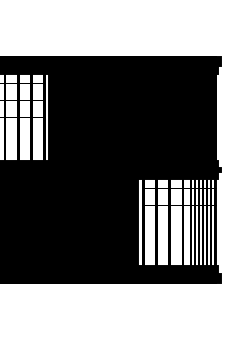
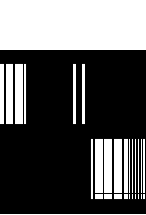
fill: (115, 113) -> (74, 91), removed
fill: (128, 113) -> (83, 91), removed

